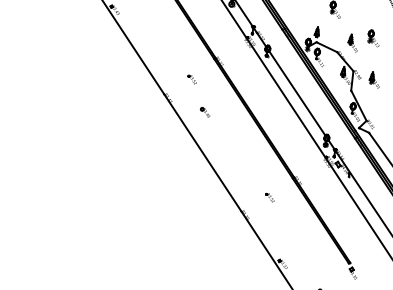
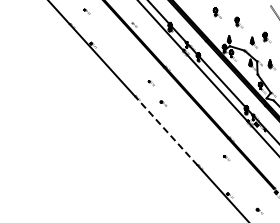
line: (203, 152) -> (166, 130), solid -> dashed
part: (269, 196) -> (226, 157), moved

